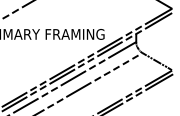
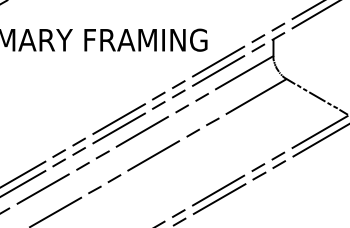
line: (130, 60) -> (261, 94), dashed -> solid

